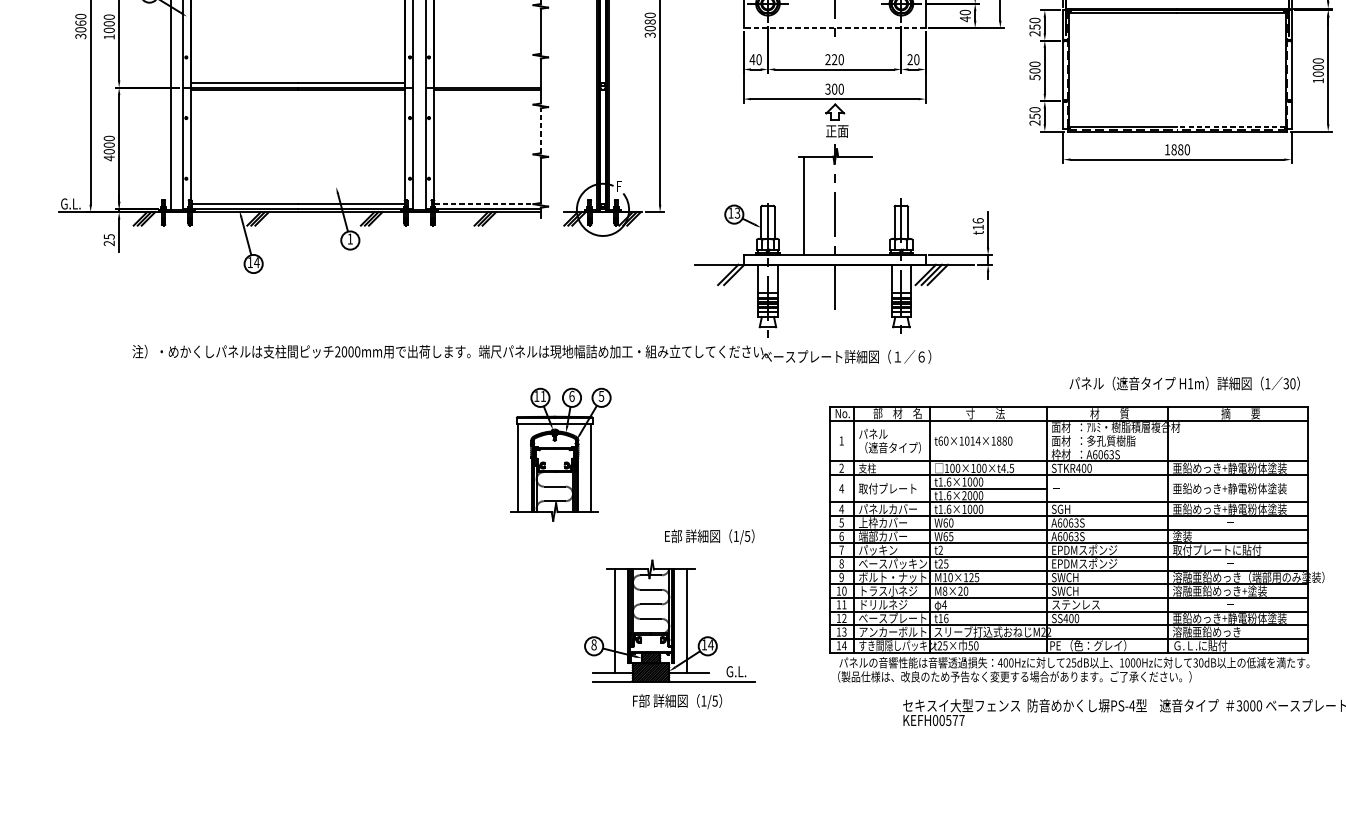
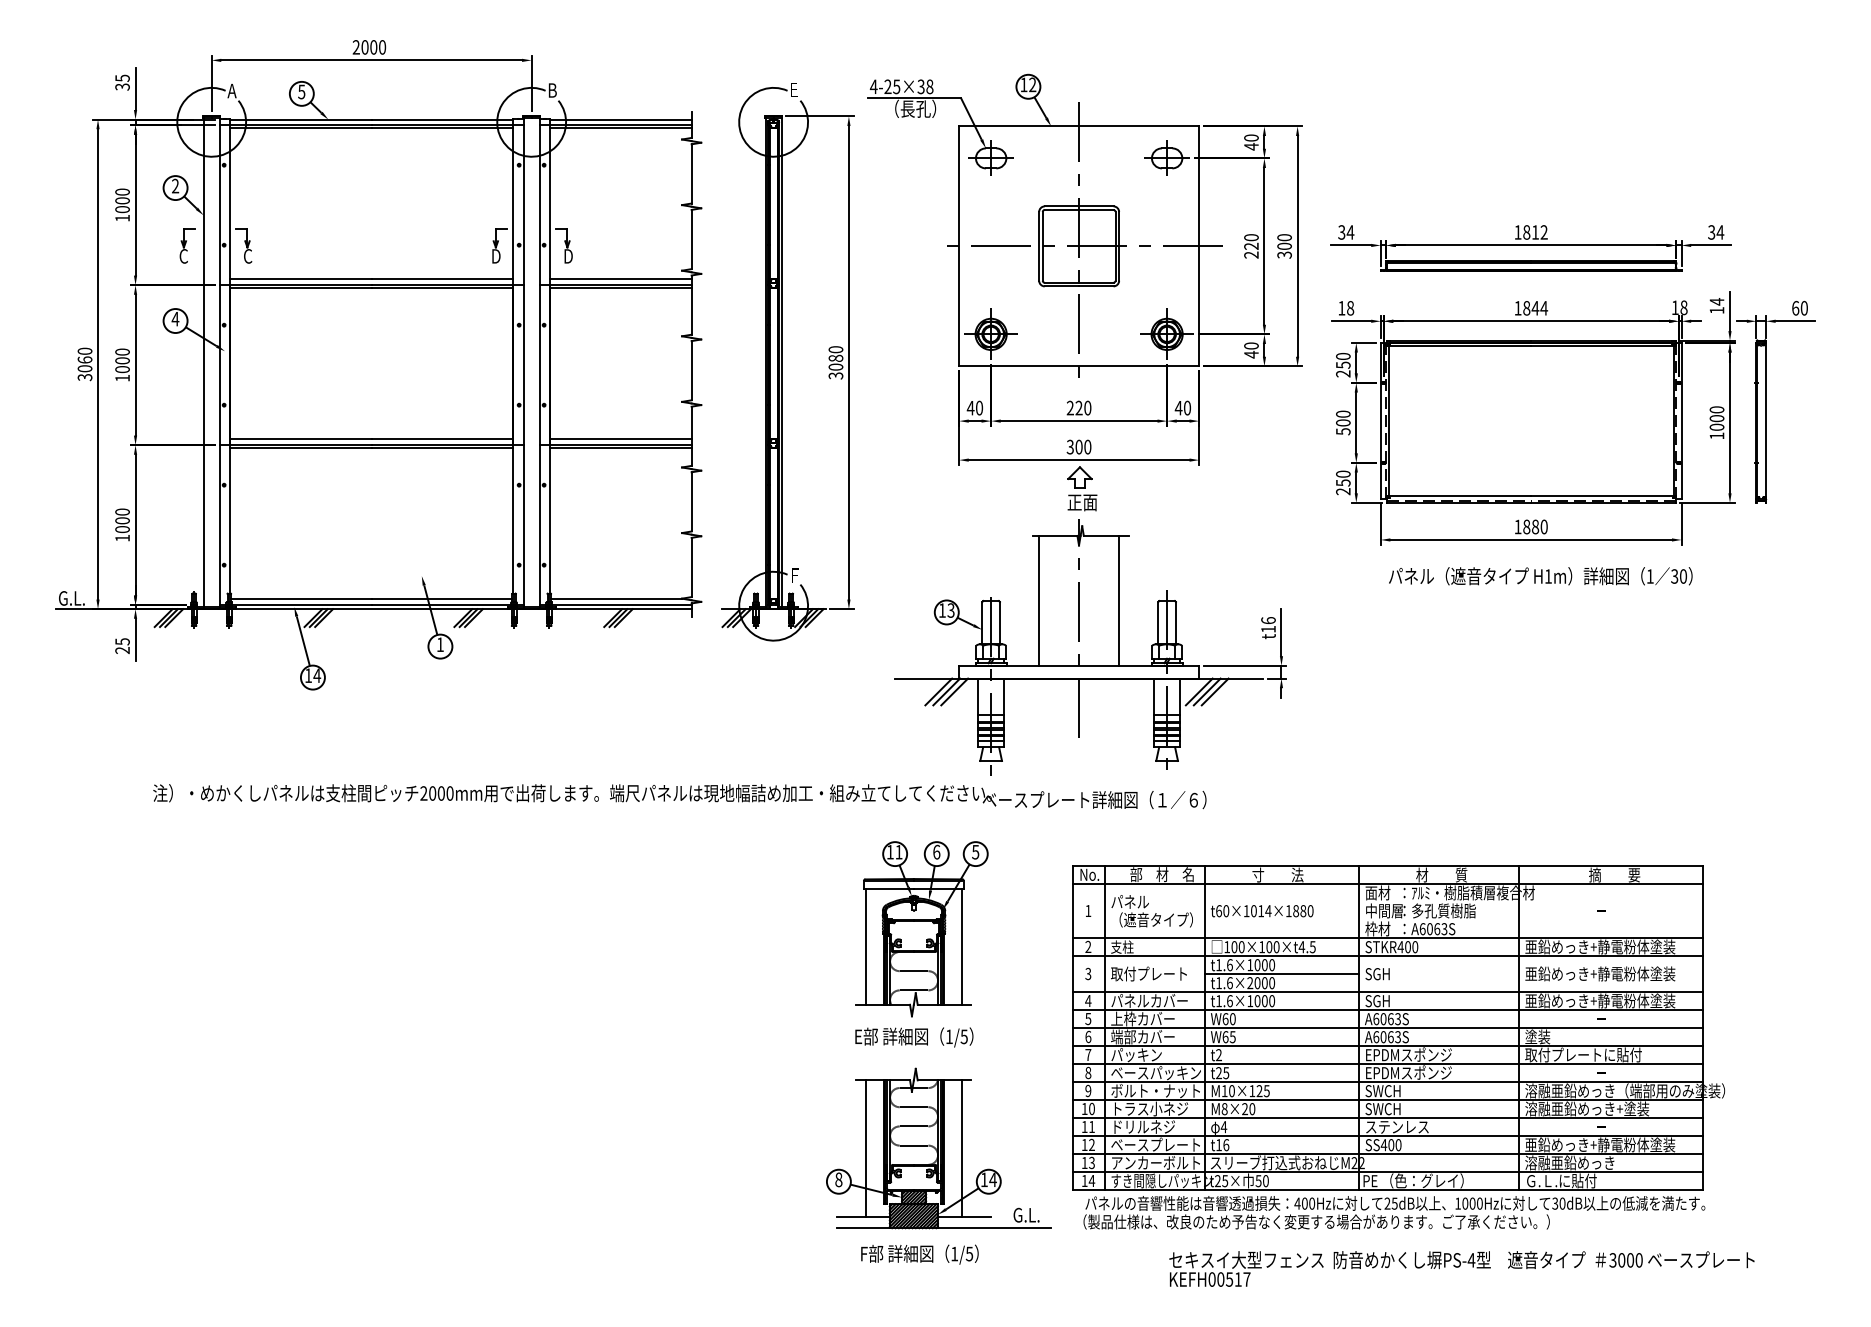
line: (834, 28) -> (1079, 366), dashed -> solid
text: (910, 59) -> (1178, 407), 20 -> 40
line: (486, 82) -> (620, 438), added
line: (1230, 126) -> (1601, 496), dashed -> solid
line: (540, 130) -> (691, 501), dashed -> solid
text: (109, 158) -> (122, 538), 4000 -> 1000
line: (483, 204) -> (616, 598), dashed -> solid
line: (865, 205) -> (1119, 600), added
line: (740, 274) -> (954, 691), added
text: (1184, 383) -> (1540, 576), moved
text: (1065, 440) -> (1383, 910), 面材 -> 中間層
part: (560, 455) -> (921, 929), moved
text: (841, 488) -> (1088, 973), 4 -> 3
text: (1060, 489) -> (1377, 974), － -> SGH
part: (669, 621) -> (938, 1148), moved
text: (677, 701) -> (919, 1254), moved
text: (954, 720) -> (1237, 1279), KEFH00577 -> KEFH00517

